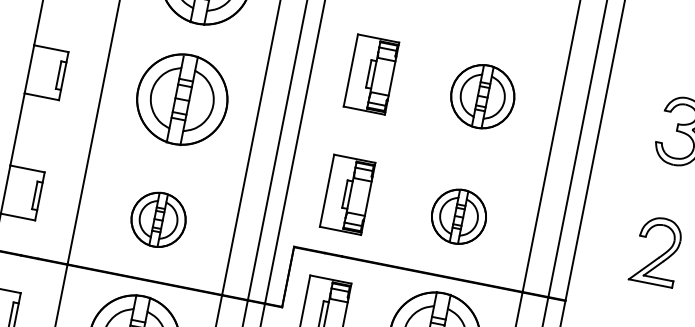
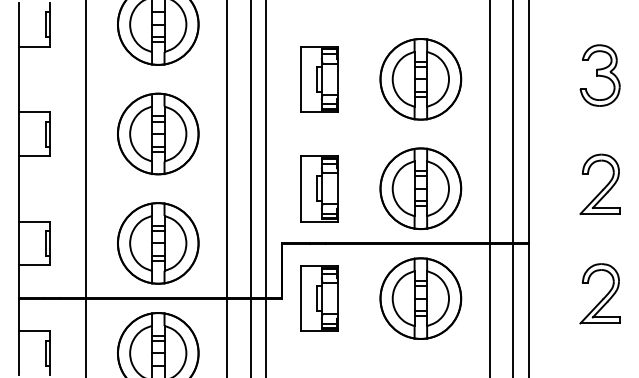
part: (482, 96) -> (420, 79), size x1.43
part: (458, 216) -> (420, 188), size x1.67
part: (158, 219) -> (158, 243), size x1.67

